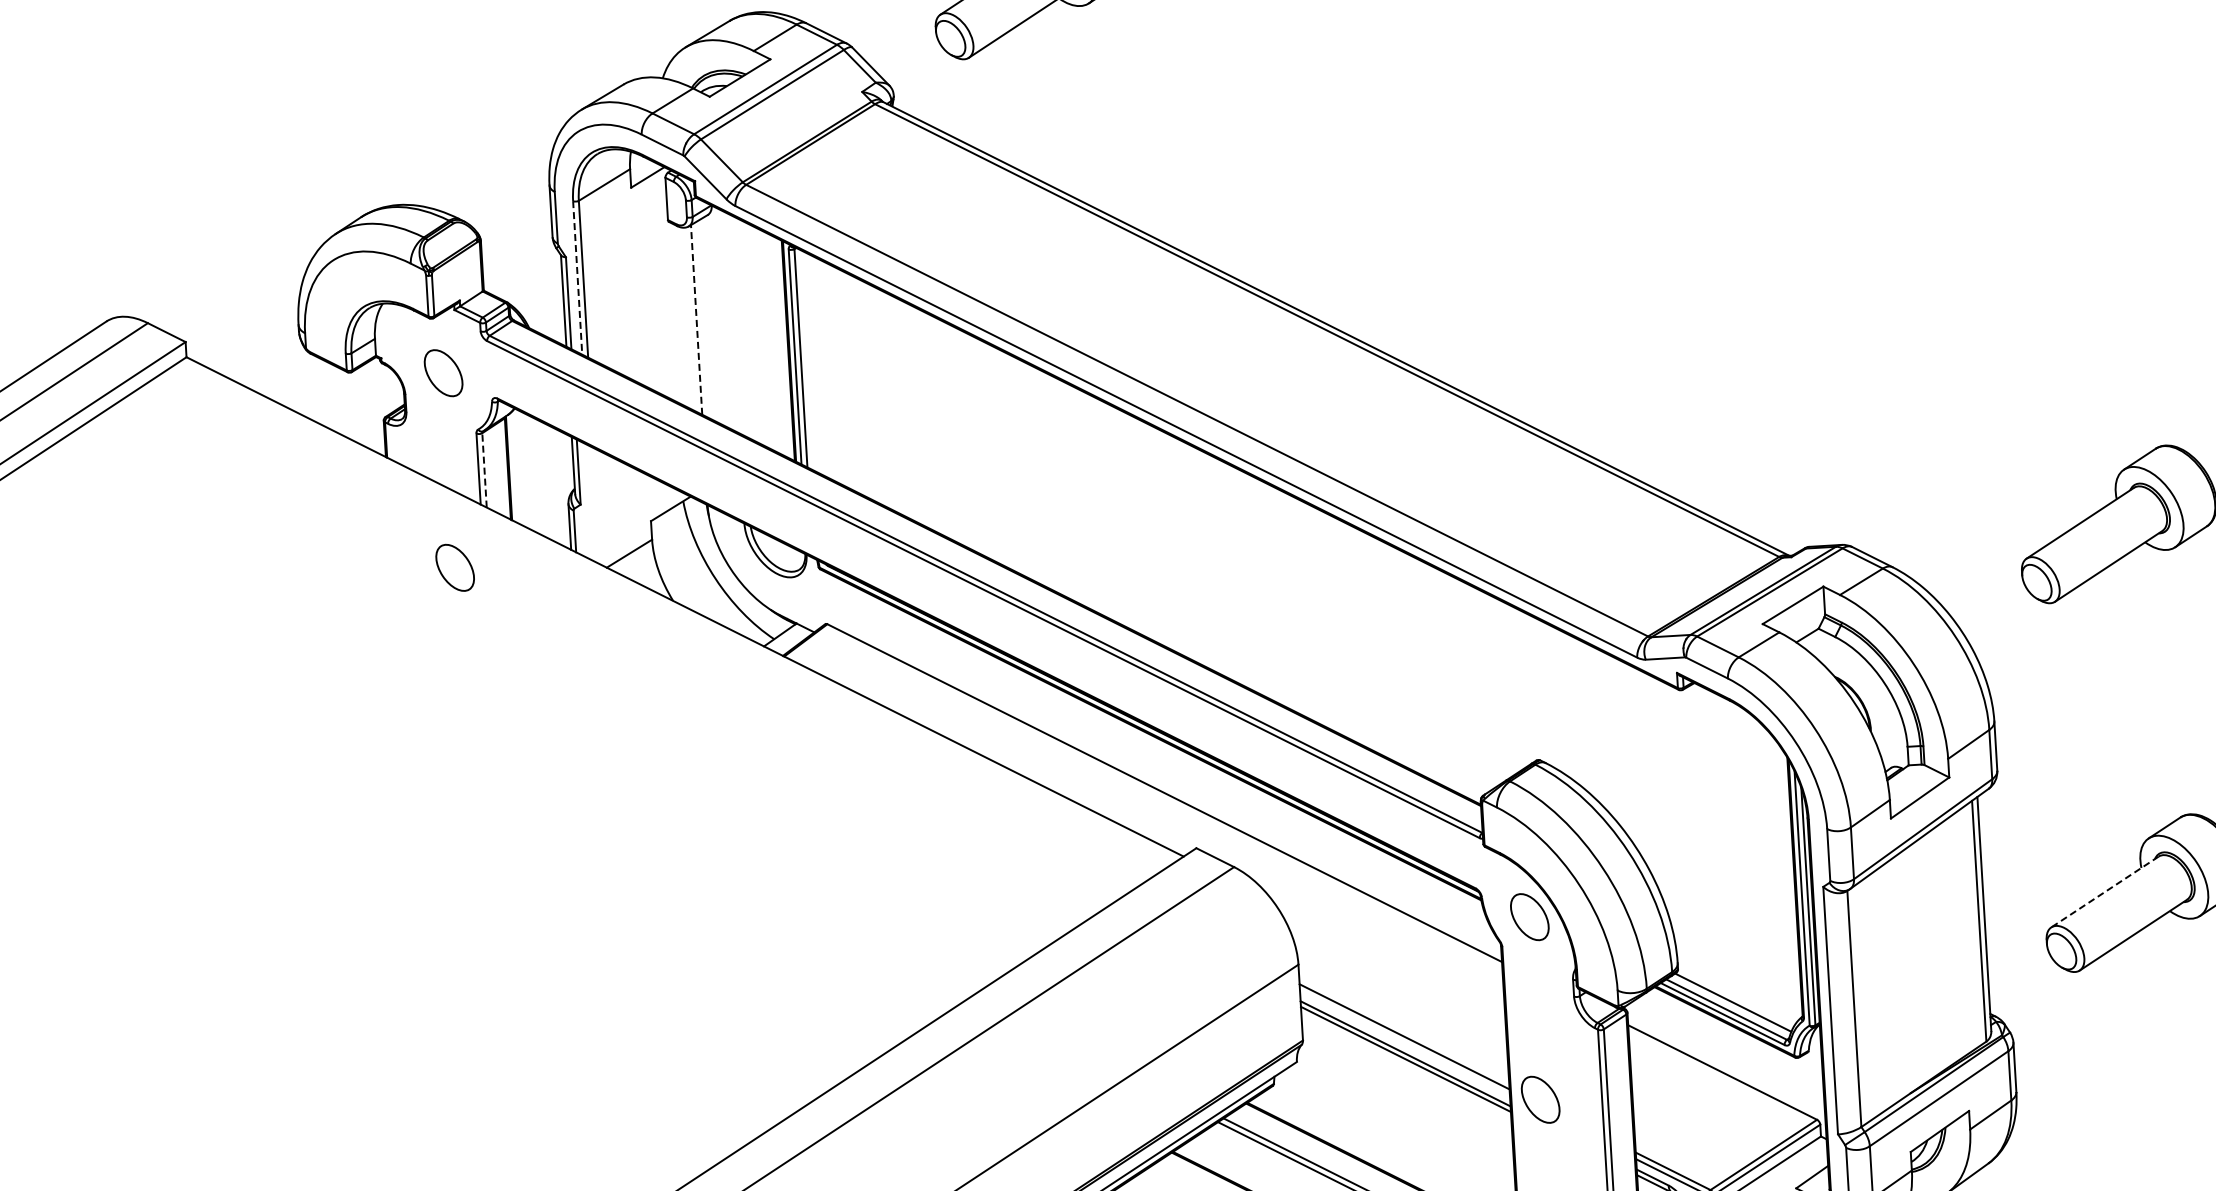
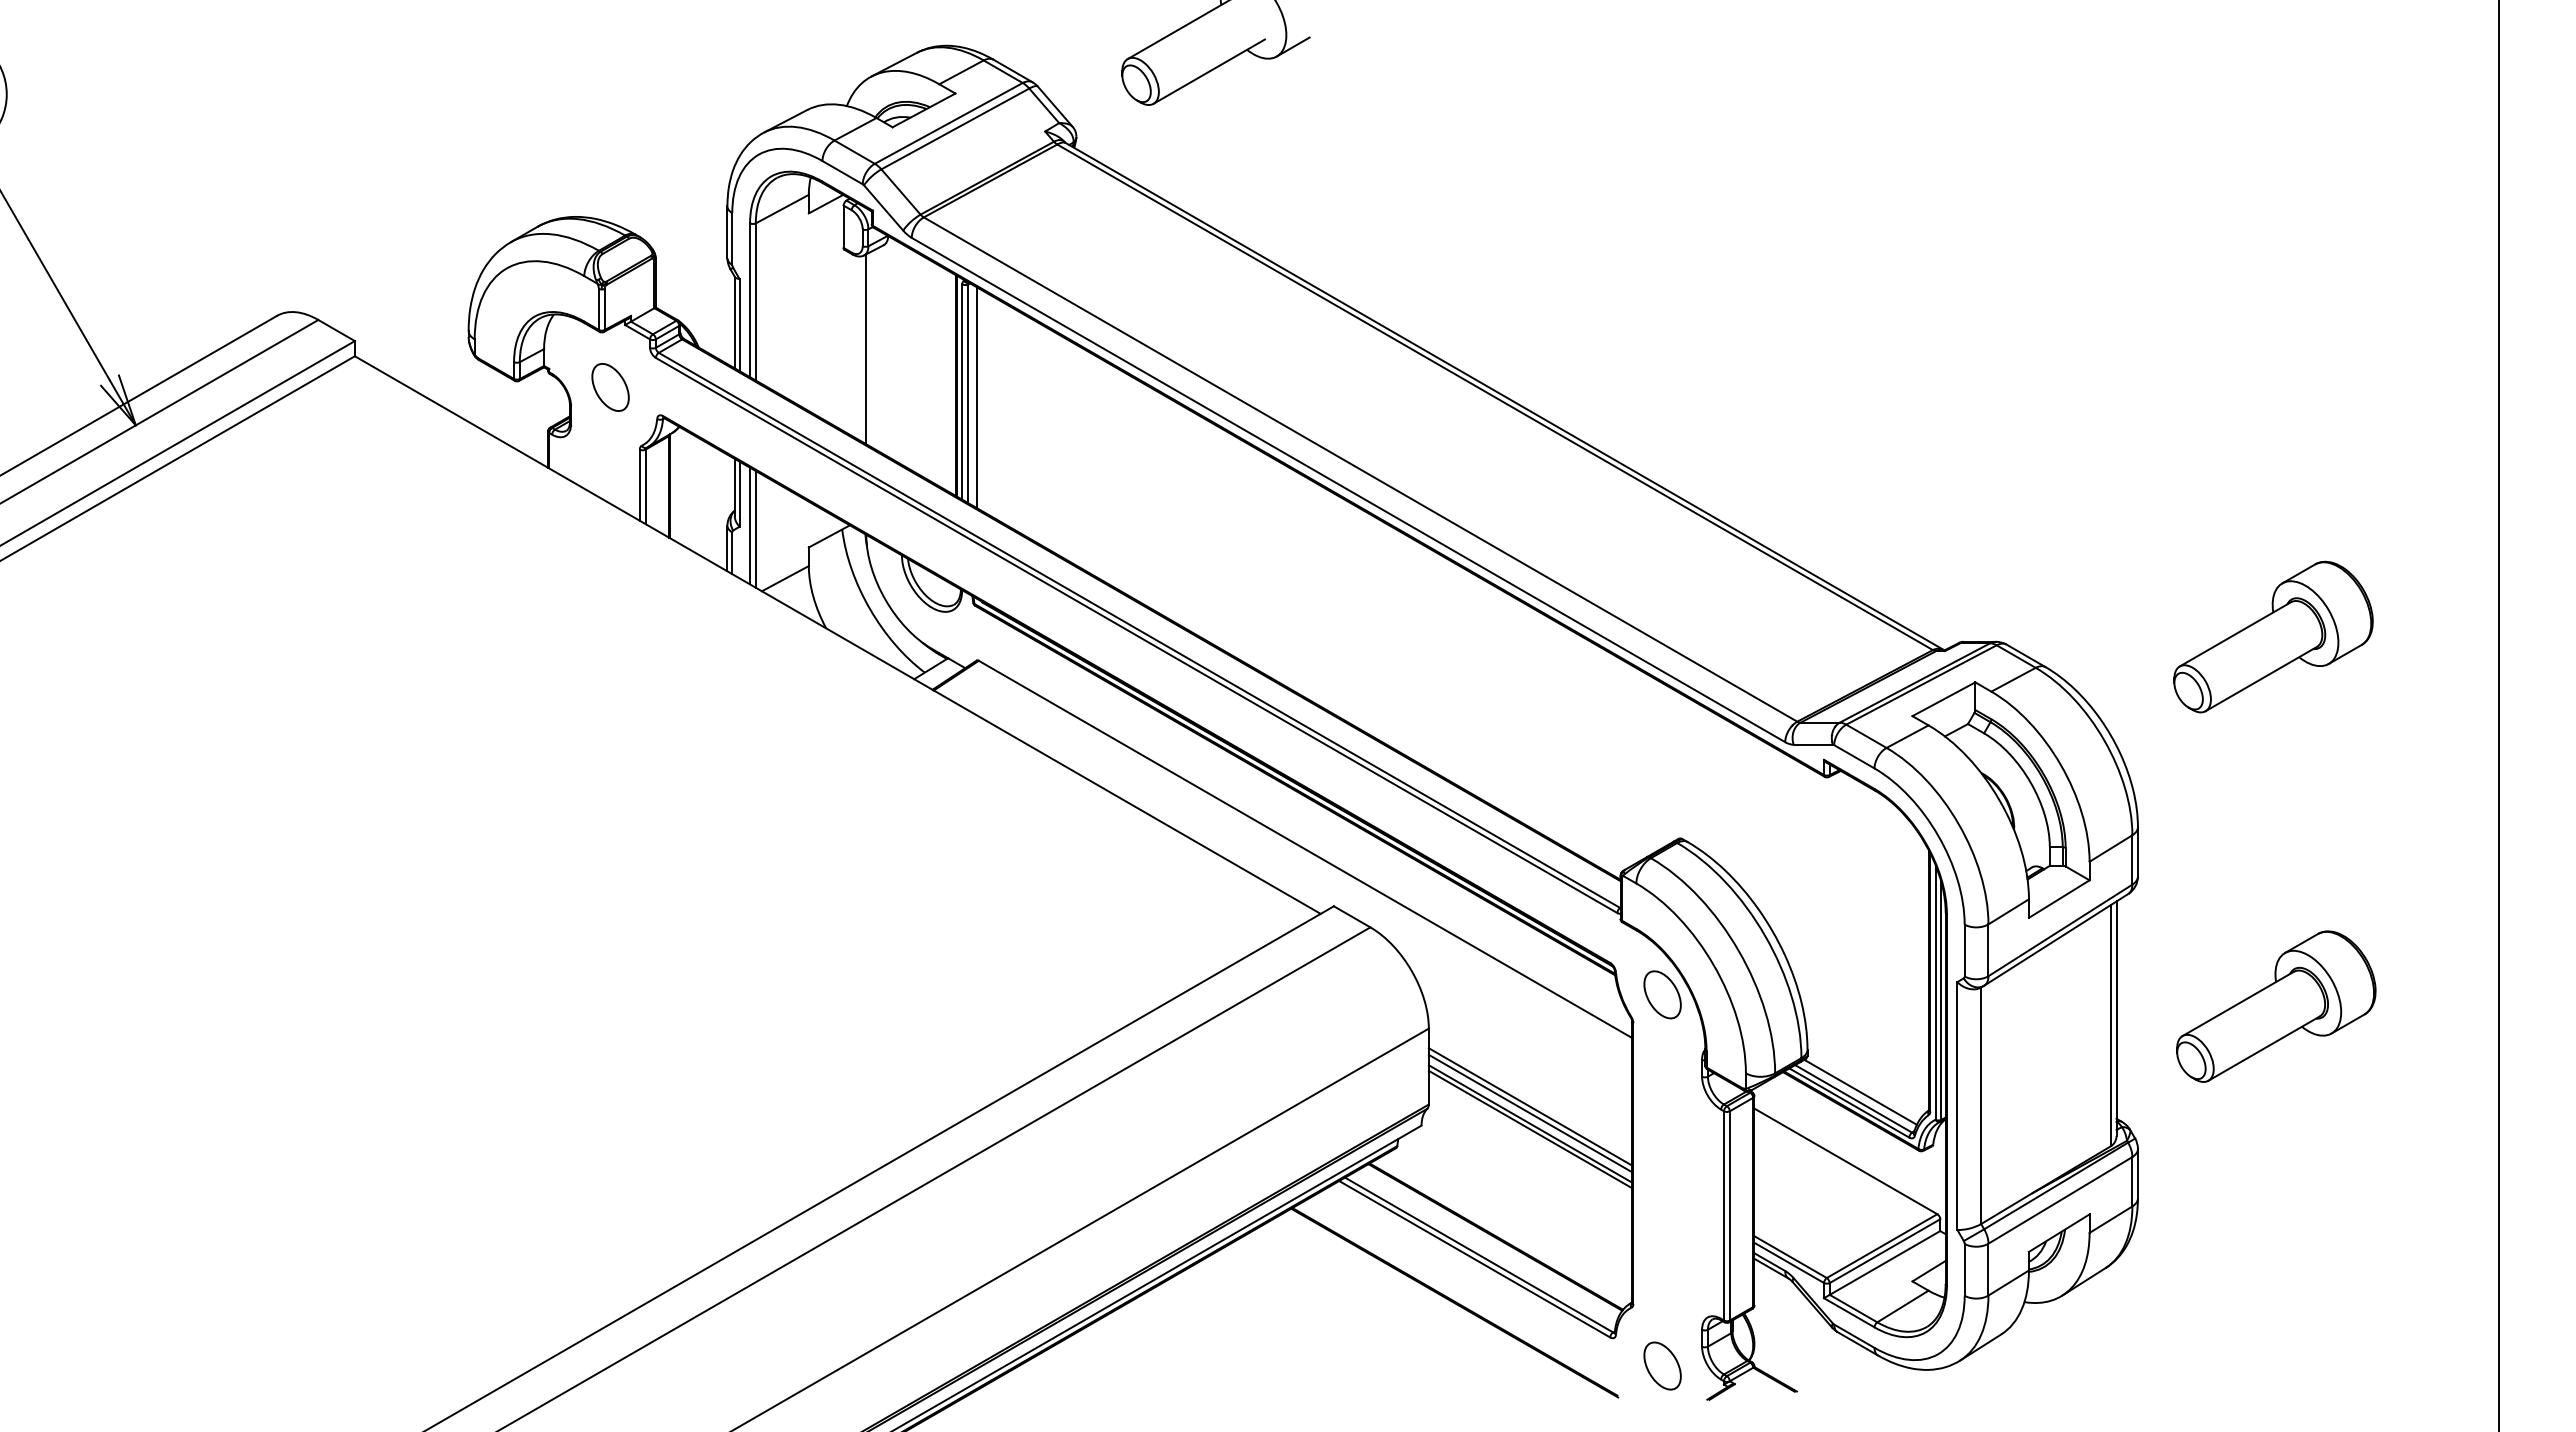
line: (578, 278) -> (750, 300), dashed -> solid
line: (696, 320) -> (866, 349), dashed -> solid
line: (810, 361) -> (977, 397), added
line: (484, 469) -> (645, 486), dashed -> solid
line: (591, 502) -> (750, 525), added
line: (596, 506) -> (755, 529), added
part: (455, 567) -> (610, 582), removed
line: (2104, 892) -> (2237, 1004), dashed -> solid
line: (1404, 1043) -> (1530, 1113), added
part: (1540, 1099) -> (1662, 1177), removed

